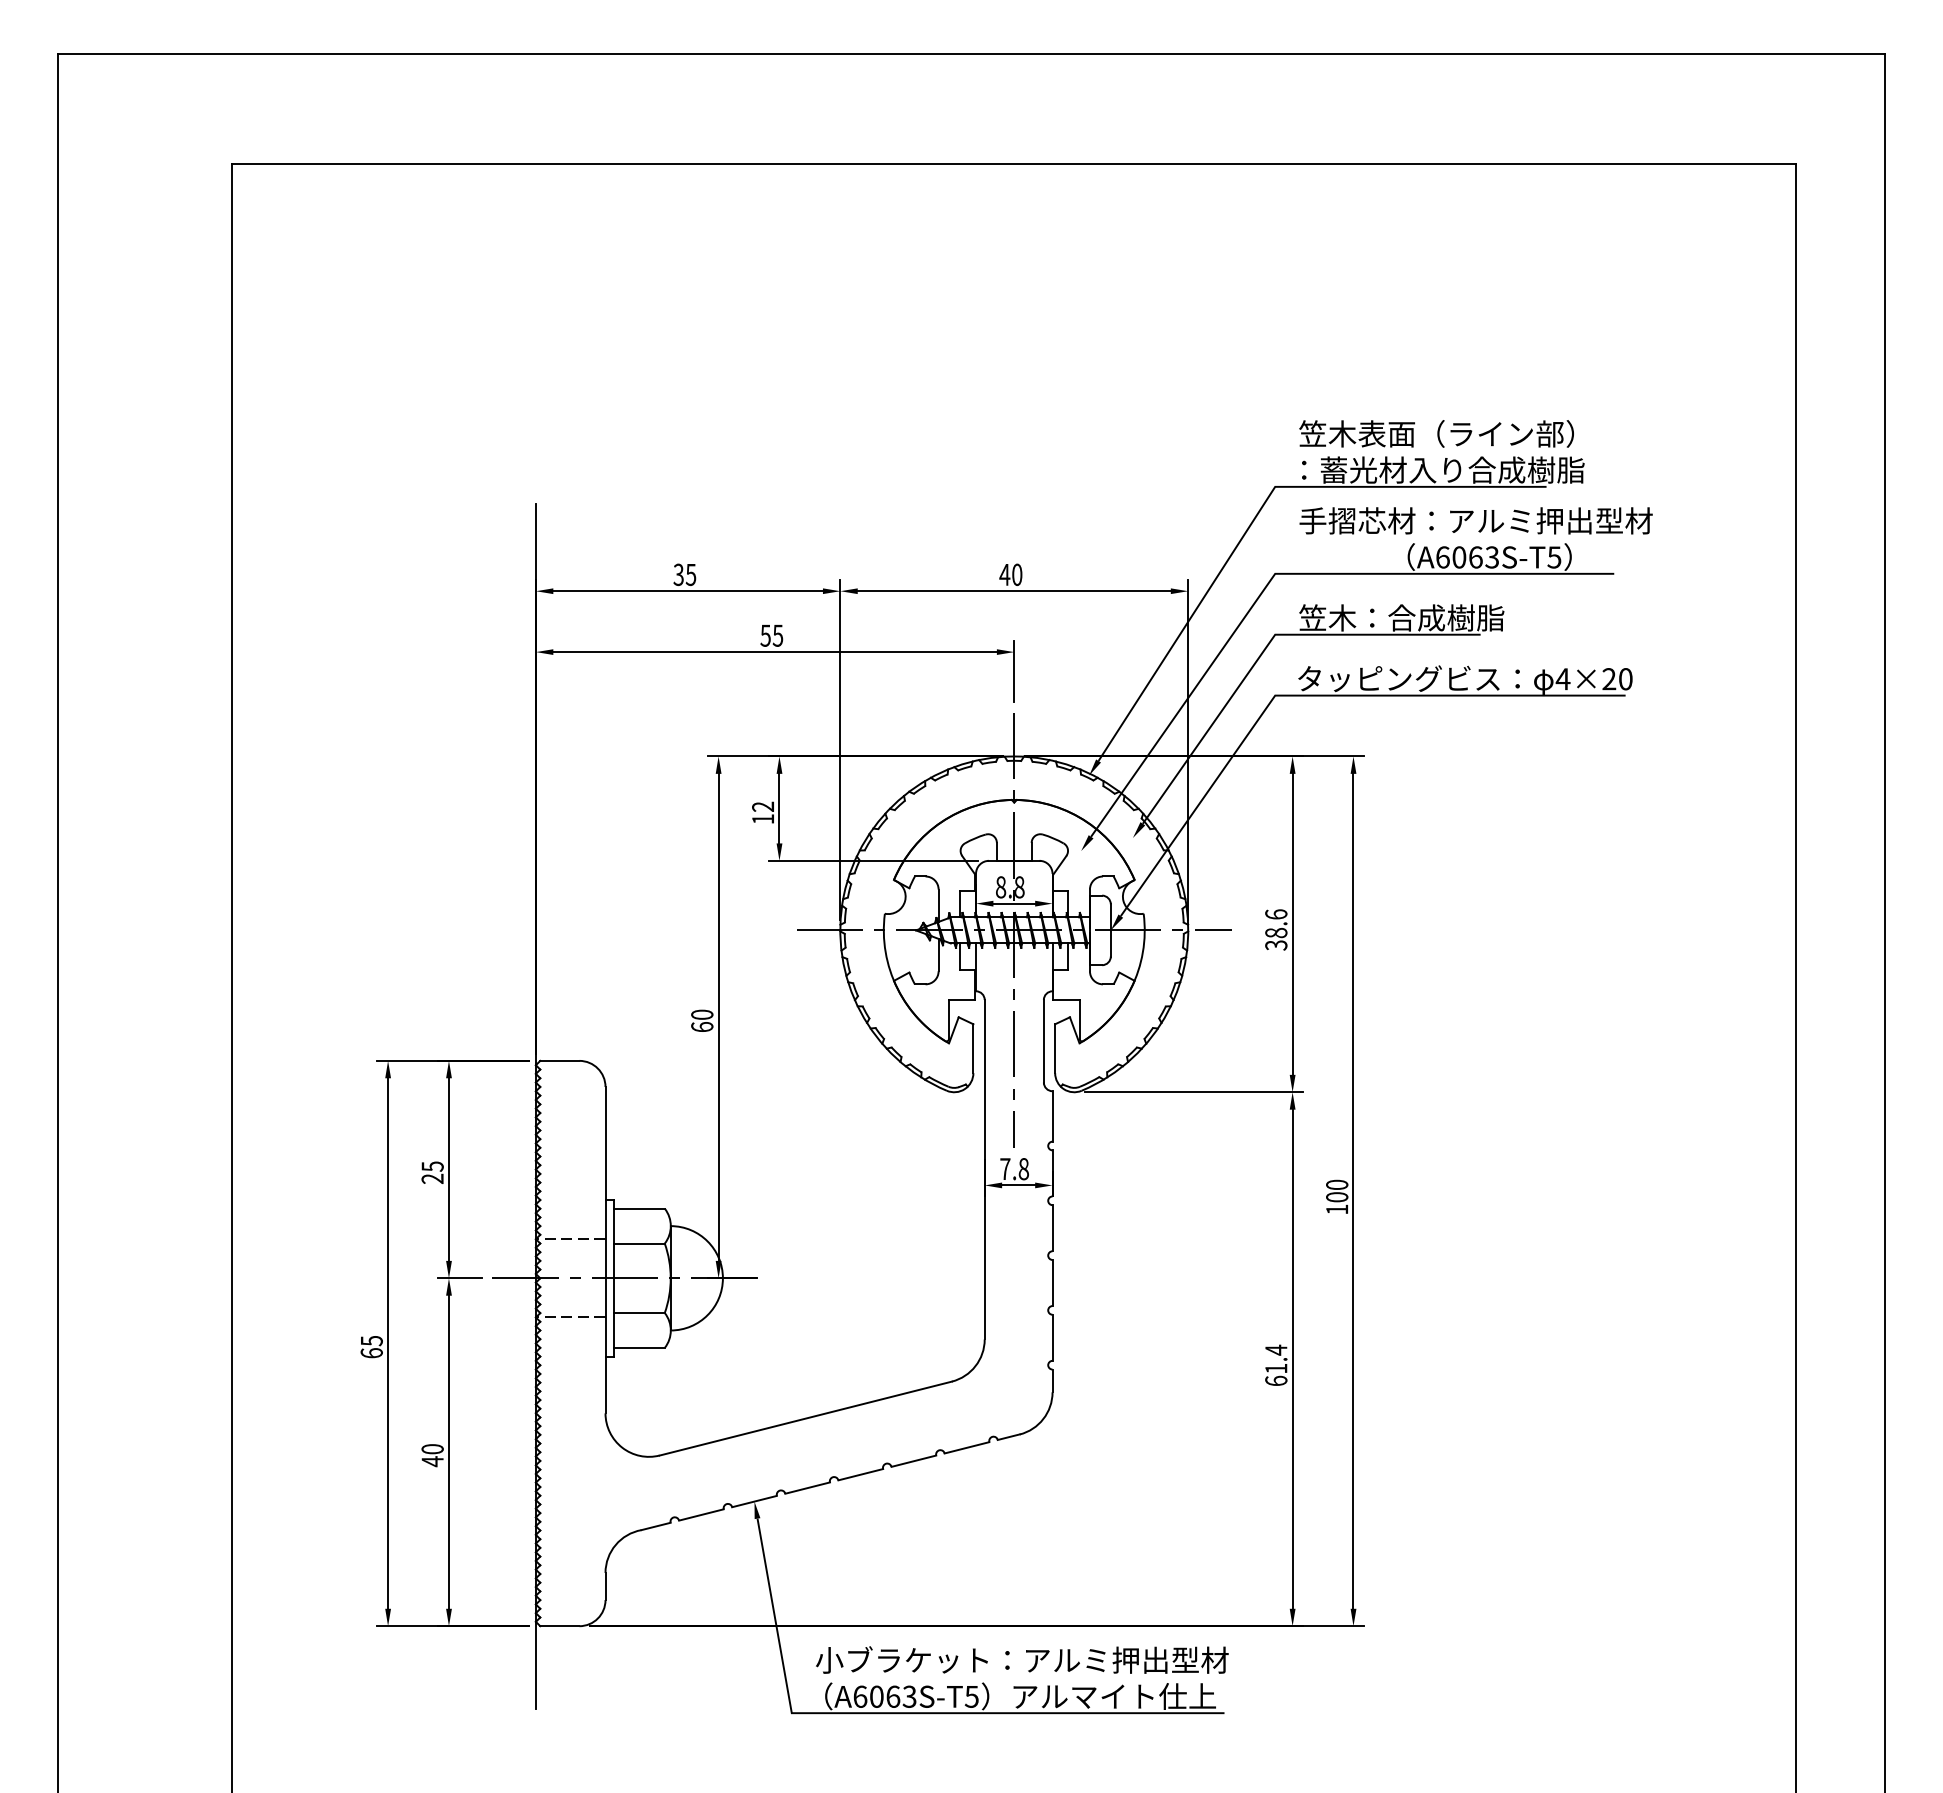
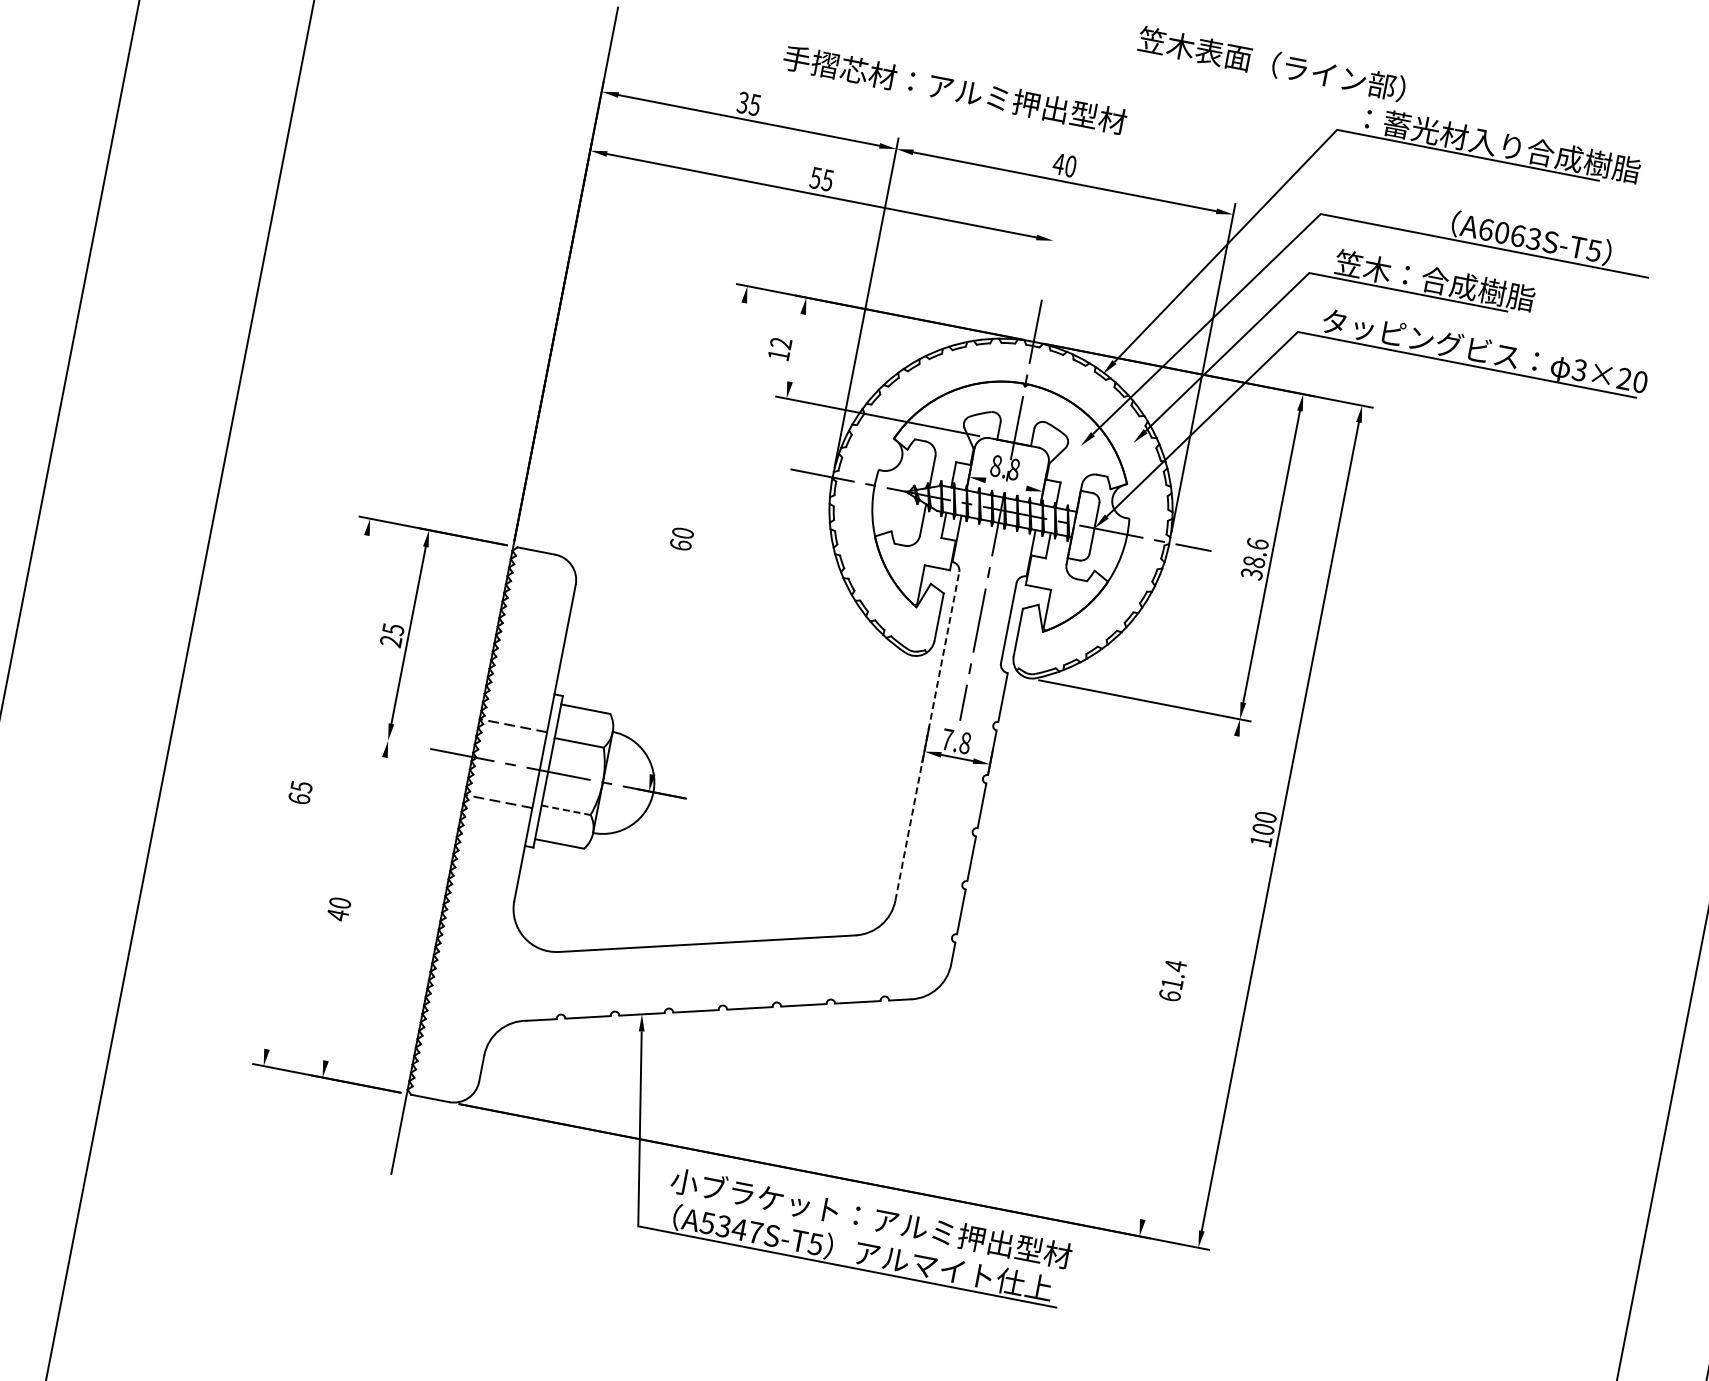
text: (1436, 433) -> (1271, 63), moved
text: (1475, 520) -> (954, 89), moved
line: (1014, 671) -> (1049, 259), removed
text: (1562, 679) -> (1579, 370), 4×20 -> 3×20
line: (779, 808) -> (796, 348), removed
line: (1014, 903) -> (1006, 484), removed
line: (718, 1016) -> (698, 537), removed
line: (984, 1169) -> (927, 736), solid -> dashed
line: (459, 1278) -> (398, 742), removed
line: (640, 1313) -> (566, 810), solid -> dashed
line: (388, 1343) -> (317, 792), removed
line: (1292, 1358) -> (1189, 977), removed
line: (448, 1451) -> (355, 908), removed
text: (884, 1696) -> (731, 1227), A6063S-T5 -> A5347S-T5

